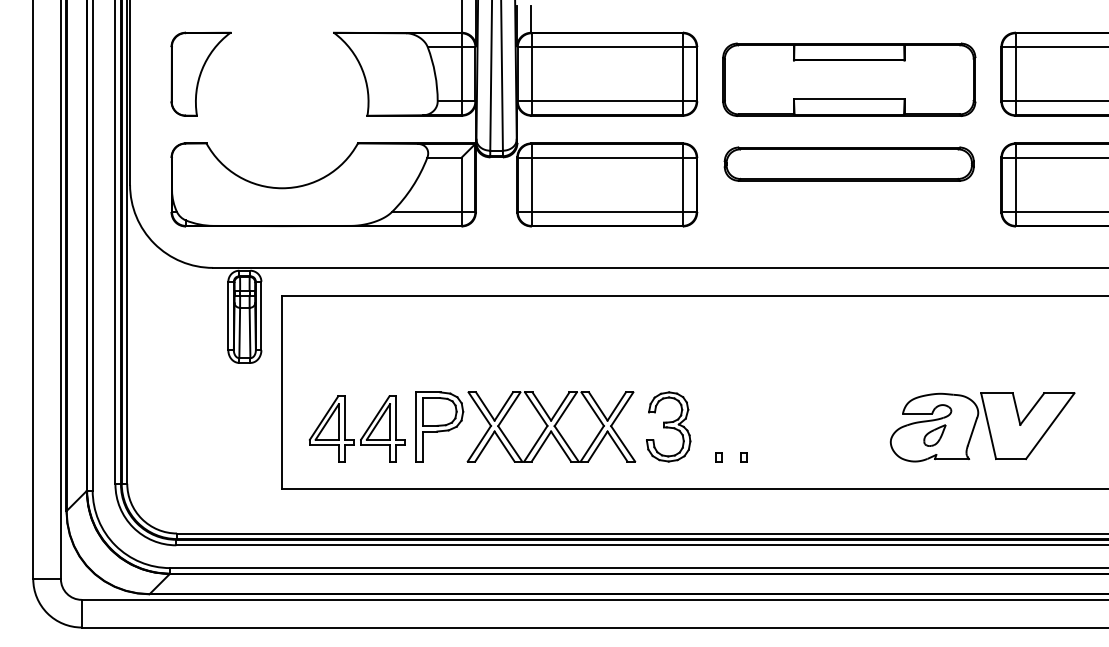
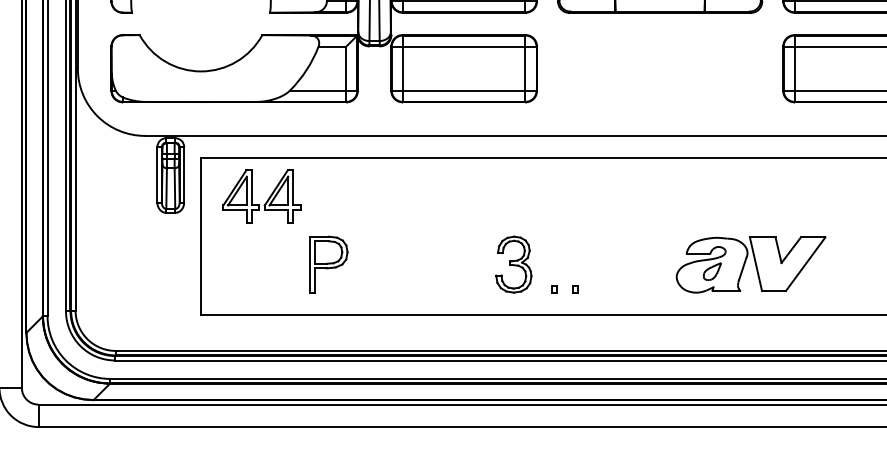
part: (848, 163) -> (659, 51), removed
part: (551, 426) -> (419, 264), removed
part: (982, 427) -> (750, 265), moved
part: (364, 432) -> (267, 199), moved

